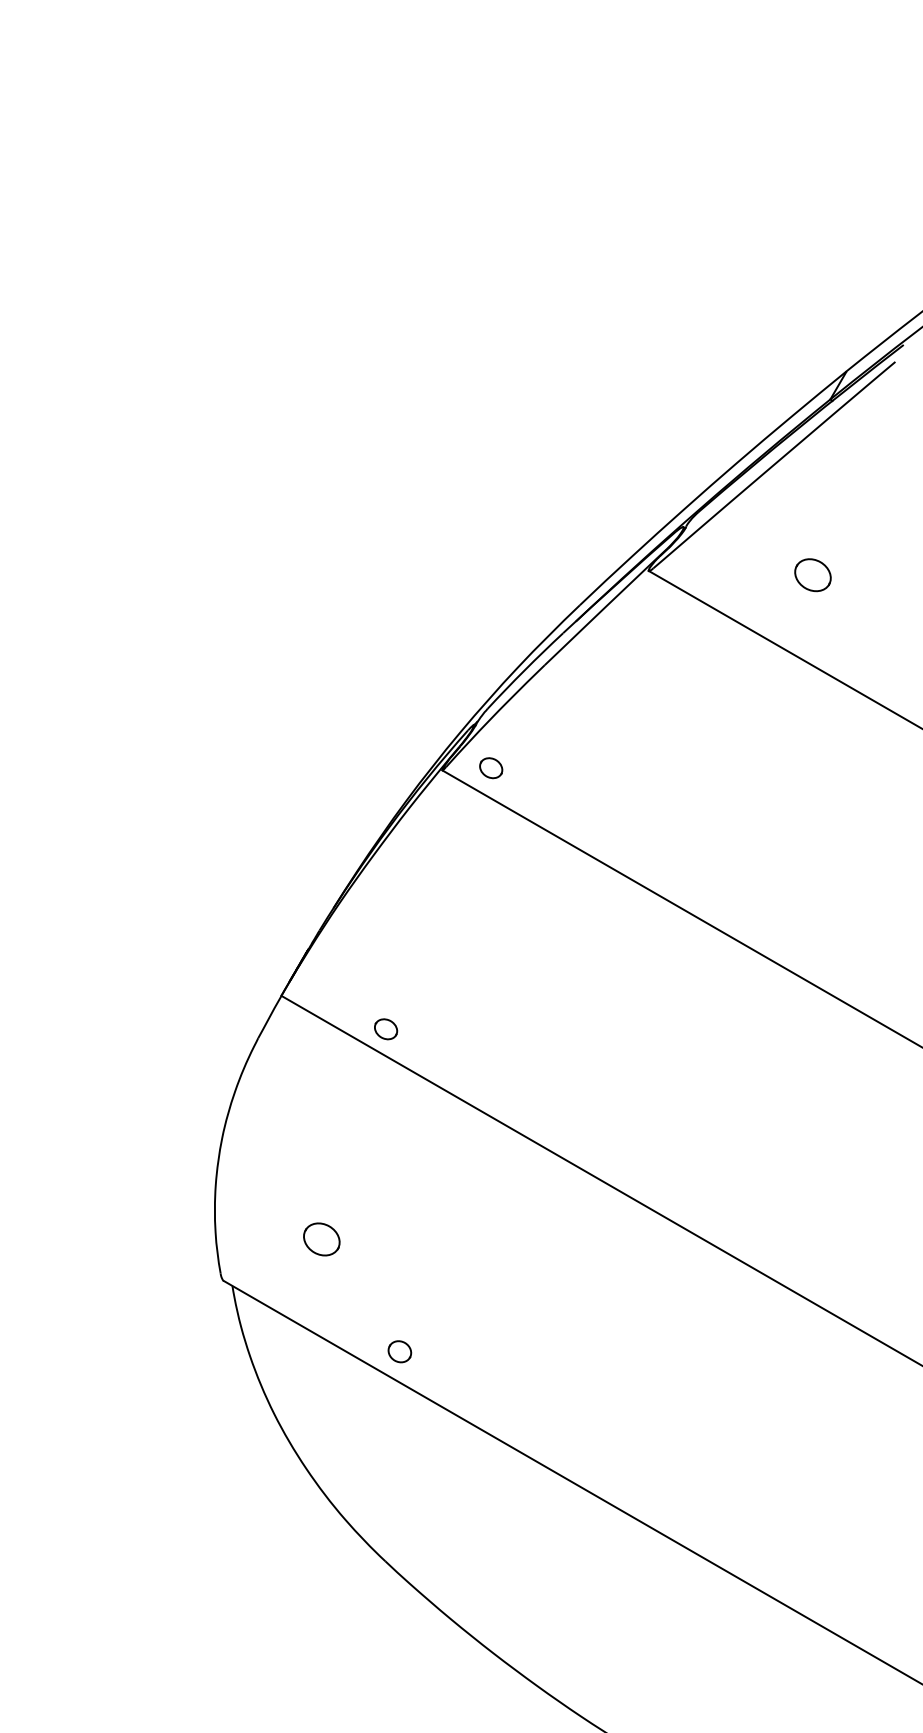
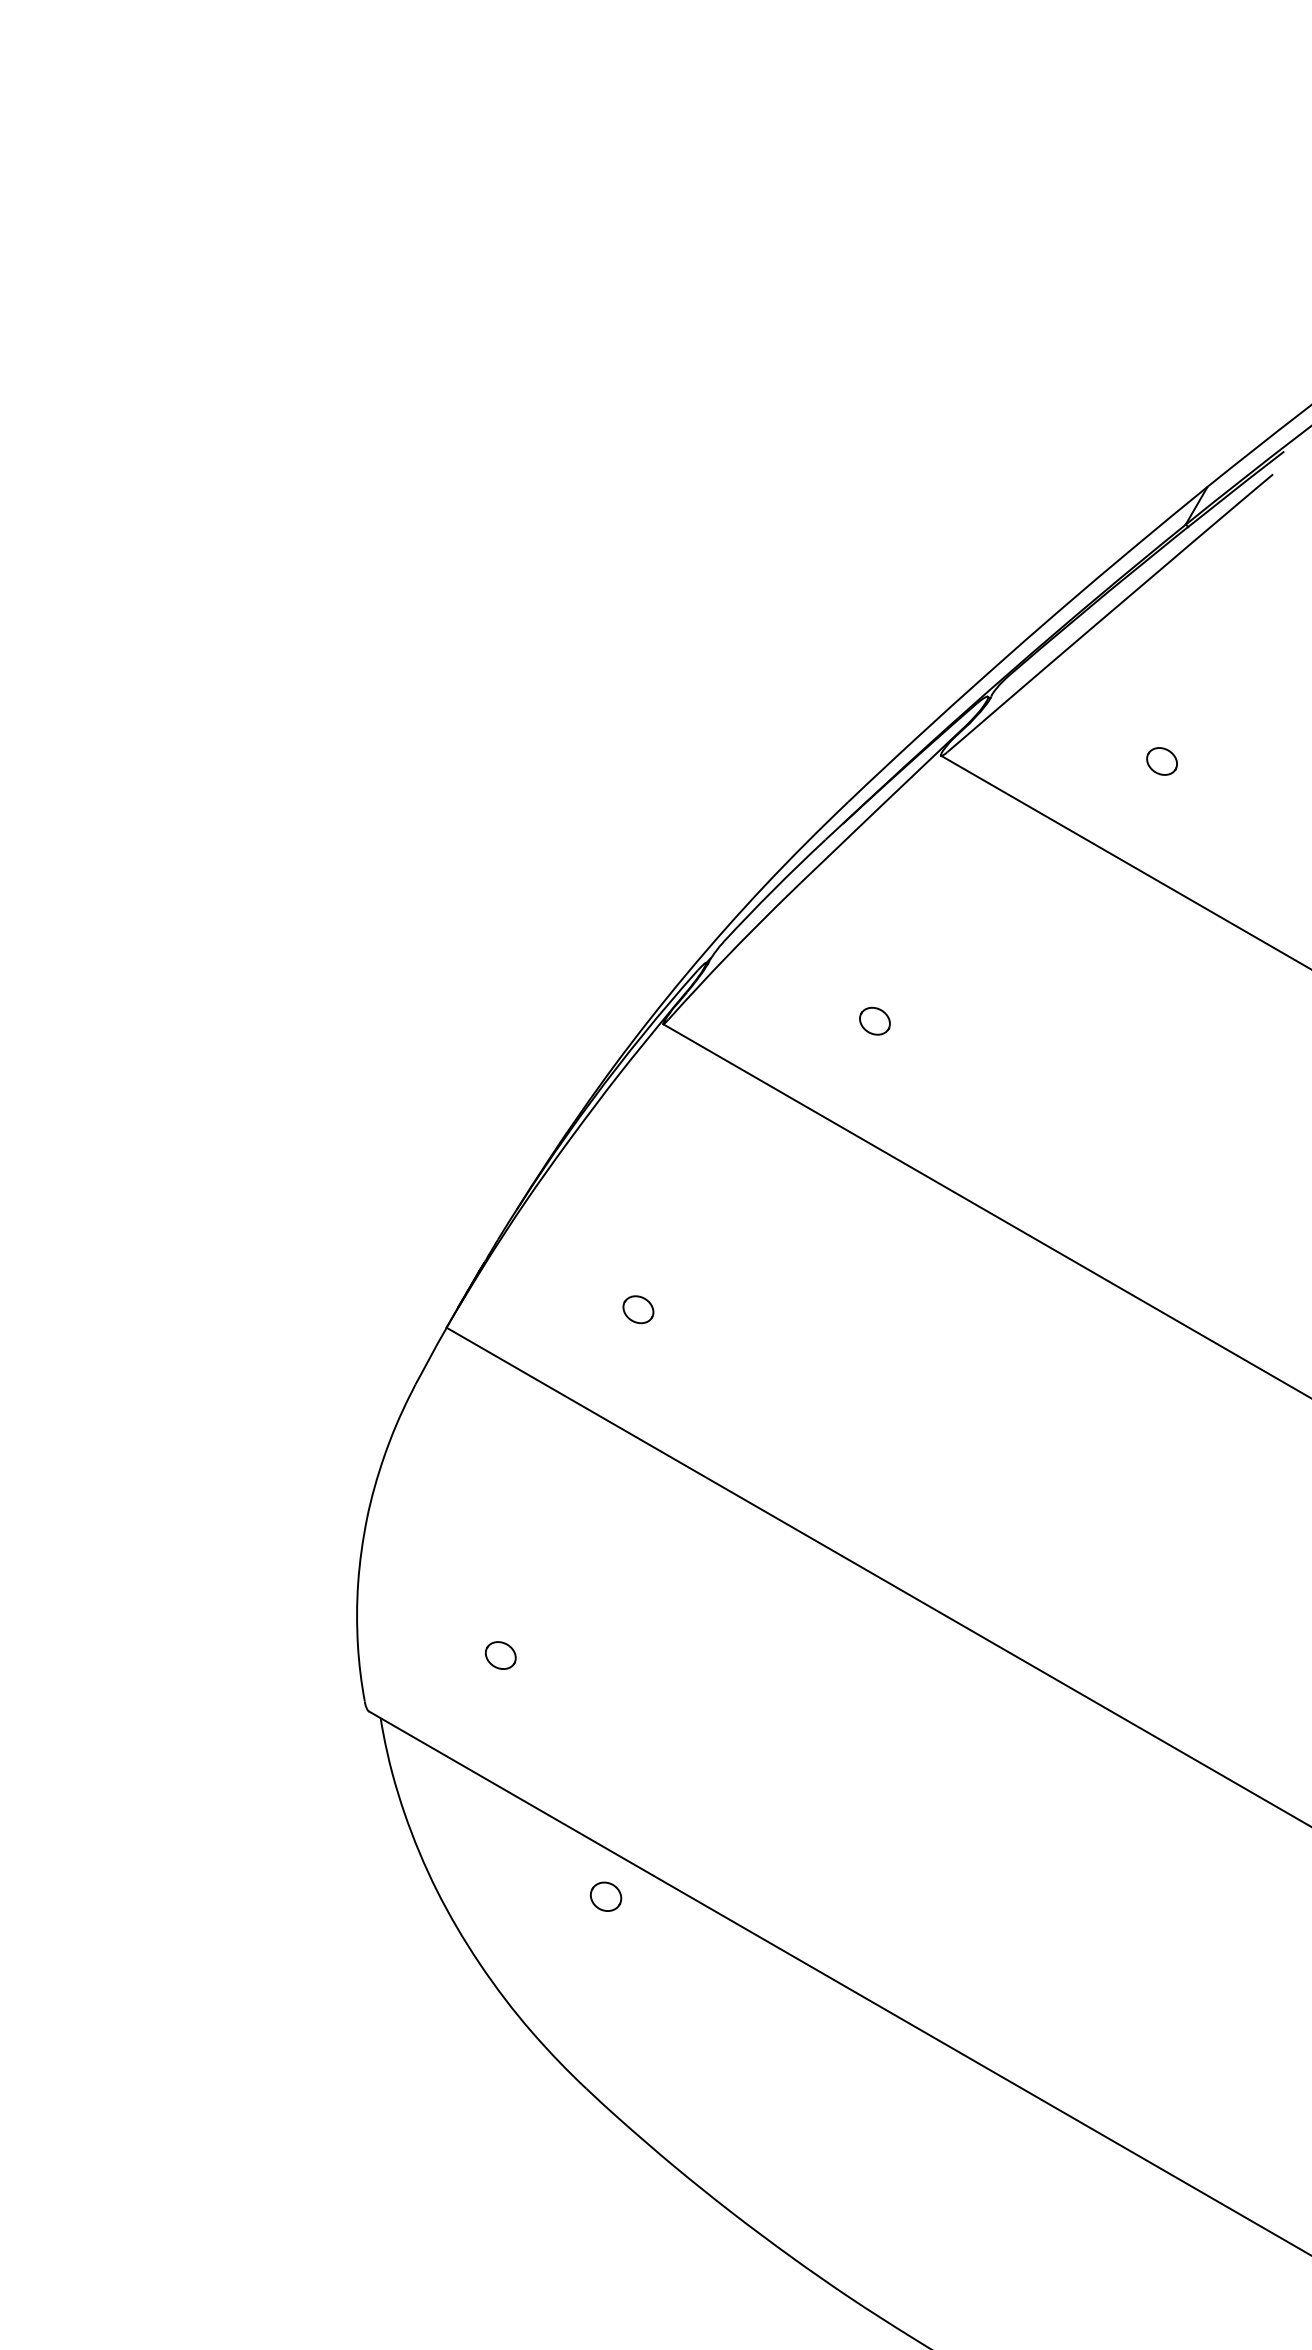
part: (812, 575) -> (1161, 761), size x0.62
part: (490, 767) -> (874, 1020), moved
part: (386, 1029) -> (638, 1309), moved
part: (321, 1239) -> (500, 1655), size x0.62
part: (399, 1351) -> (605, 1896), moved

